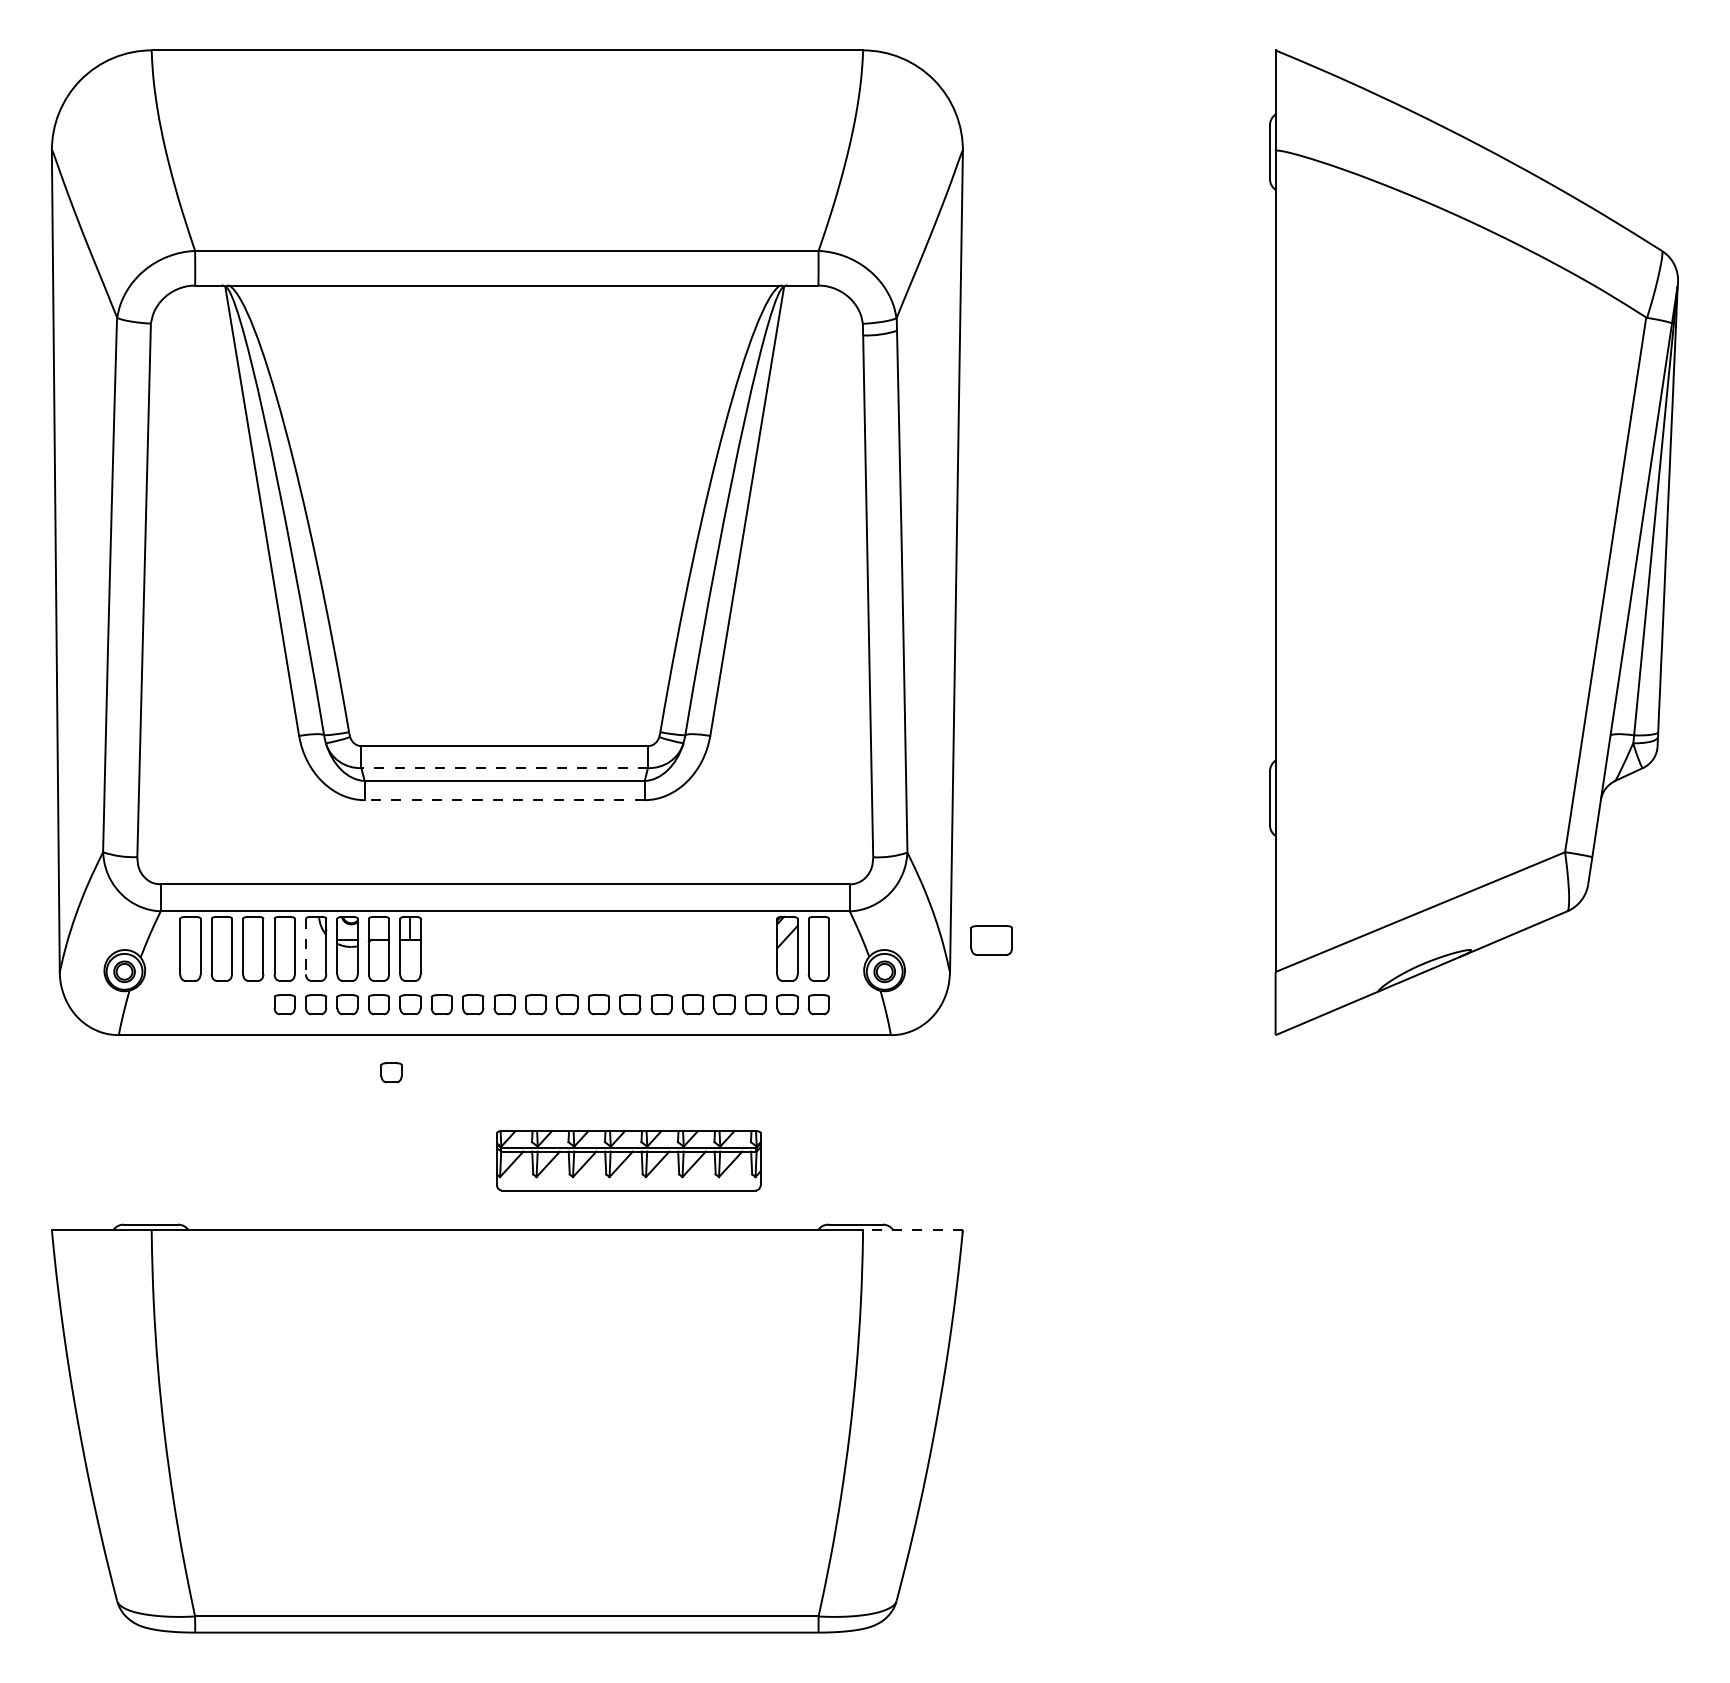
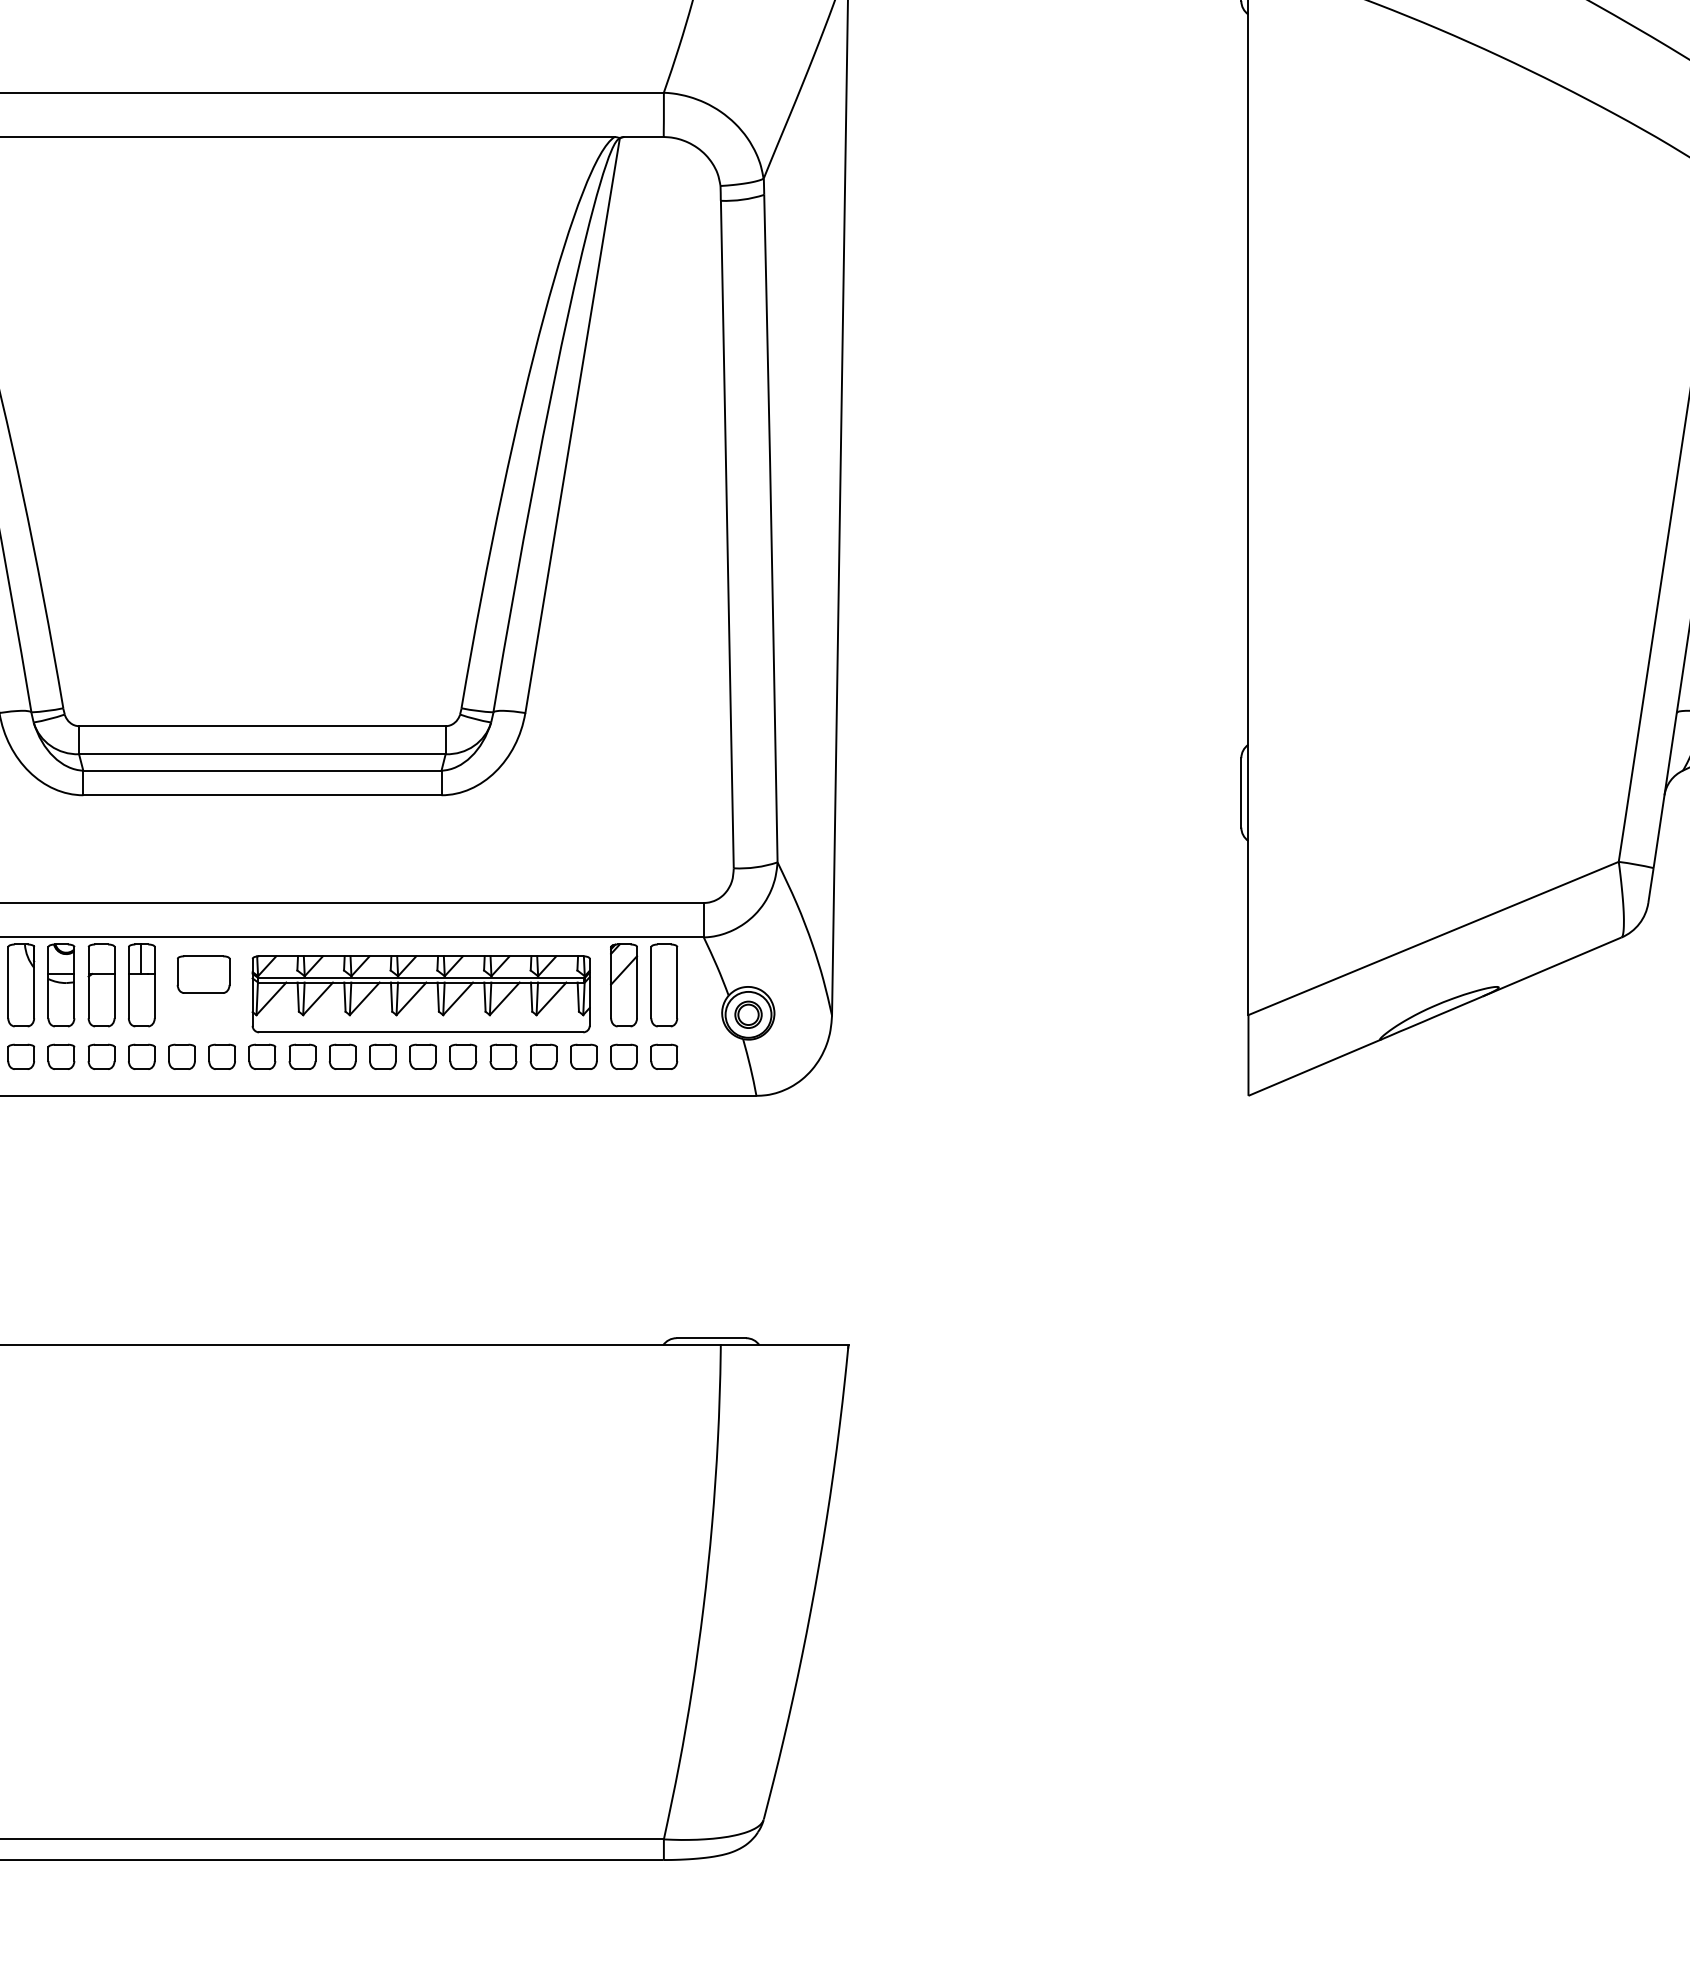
line: (504, 768) -> (262, 754), dashed -> solid
line: (504, 800) -> (262, 795), dashed -> solid
part: (991, 940) -> (203, 974), moved
line: (306, 946) -> (8, 982), dashed -> solid
part: (391, 1072) -> (117, 1143), removed
part: (628, 1160) -> (420, 993), moved
line: (912, 1230) -> (784, 1345), dashed -> solid

